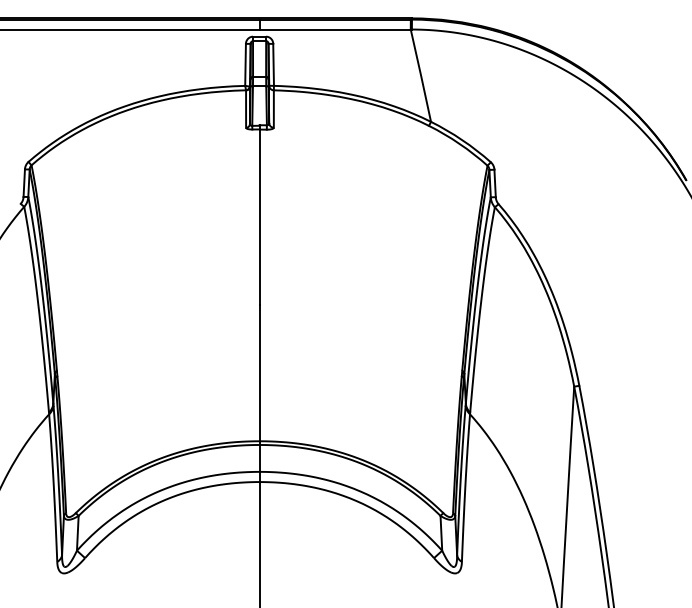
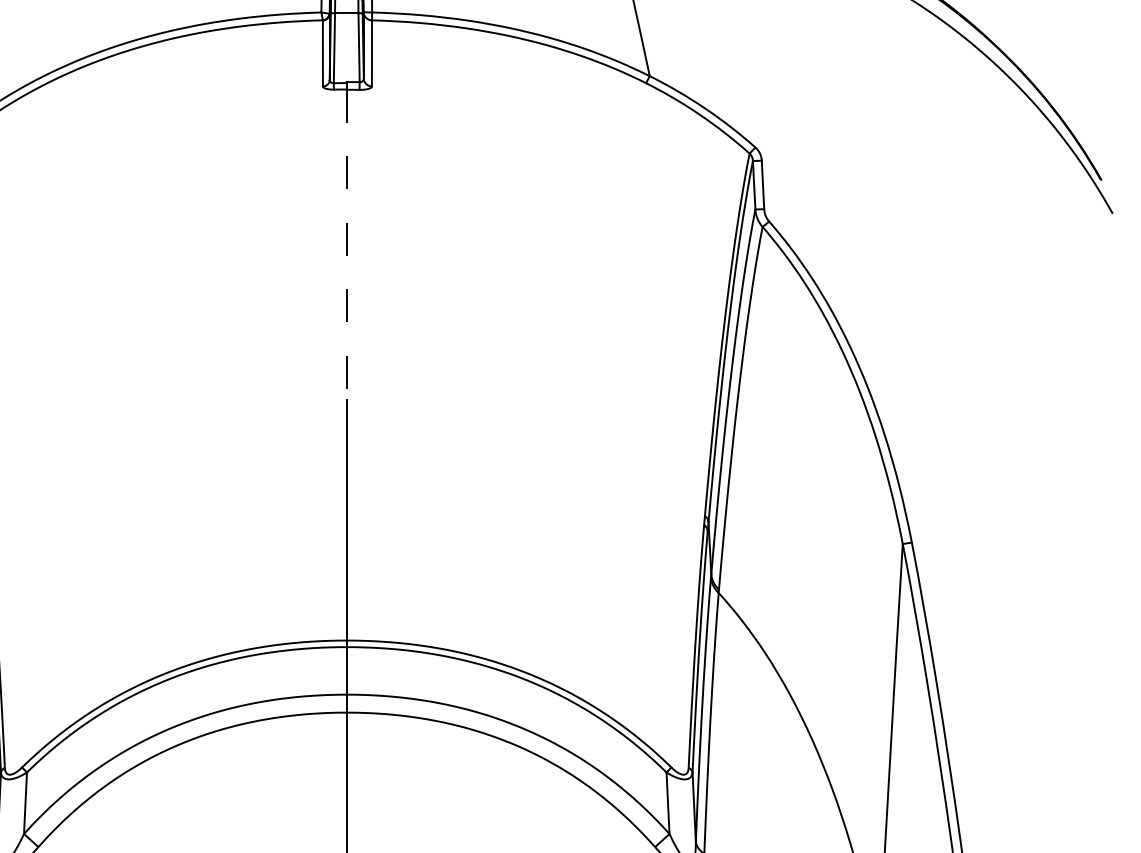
line: (259, 217) -> (346, 245), solid -> dashed

